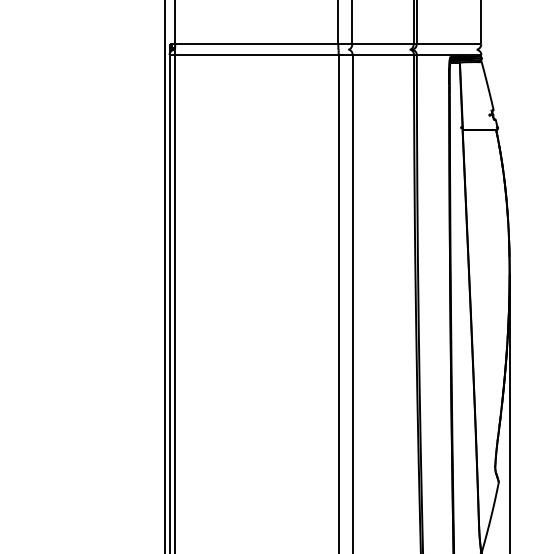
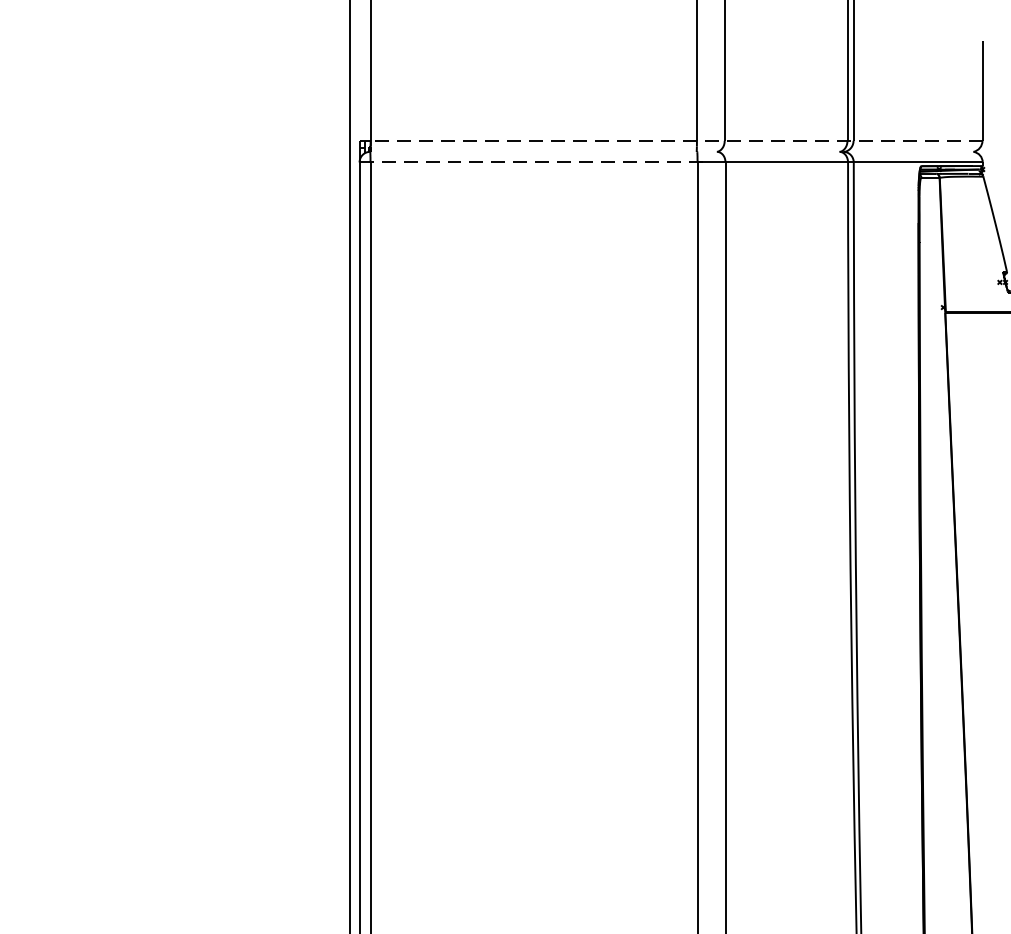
line: (327, 44) -> (675, 141), solid -> dashed
line: (261, 55) -> (543, 163), solid -> dashed

